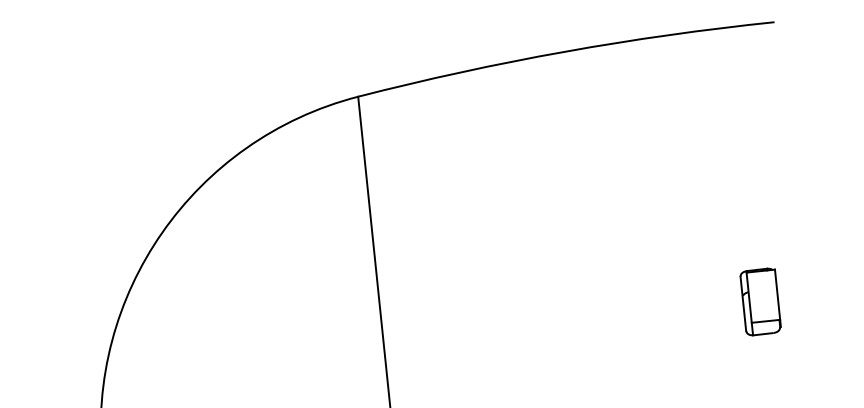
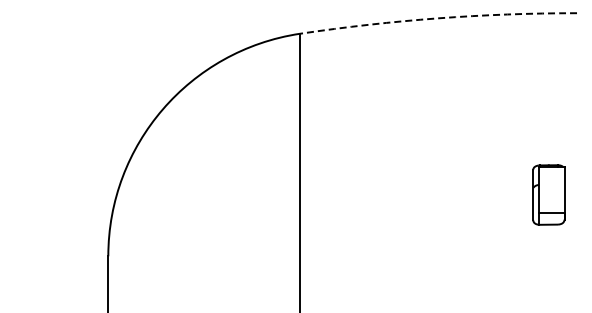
arc: (565, 51) -> (438, 18), solid -> dashed
part: (759, 301) -> (548, 194), size x1.4

